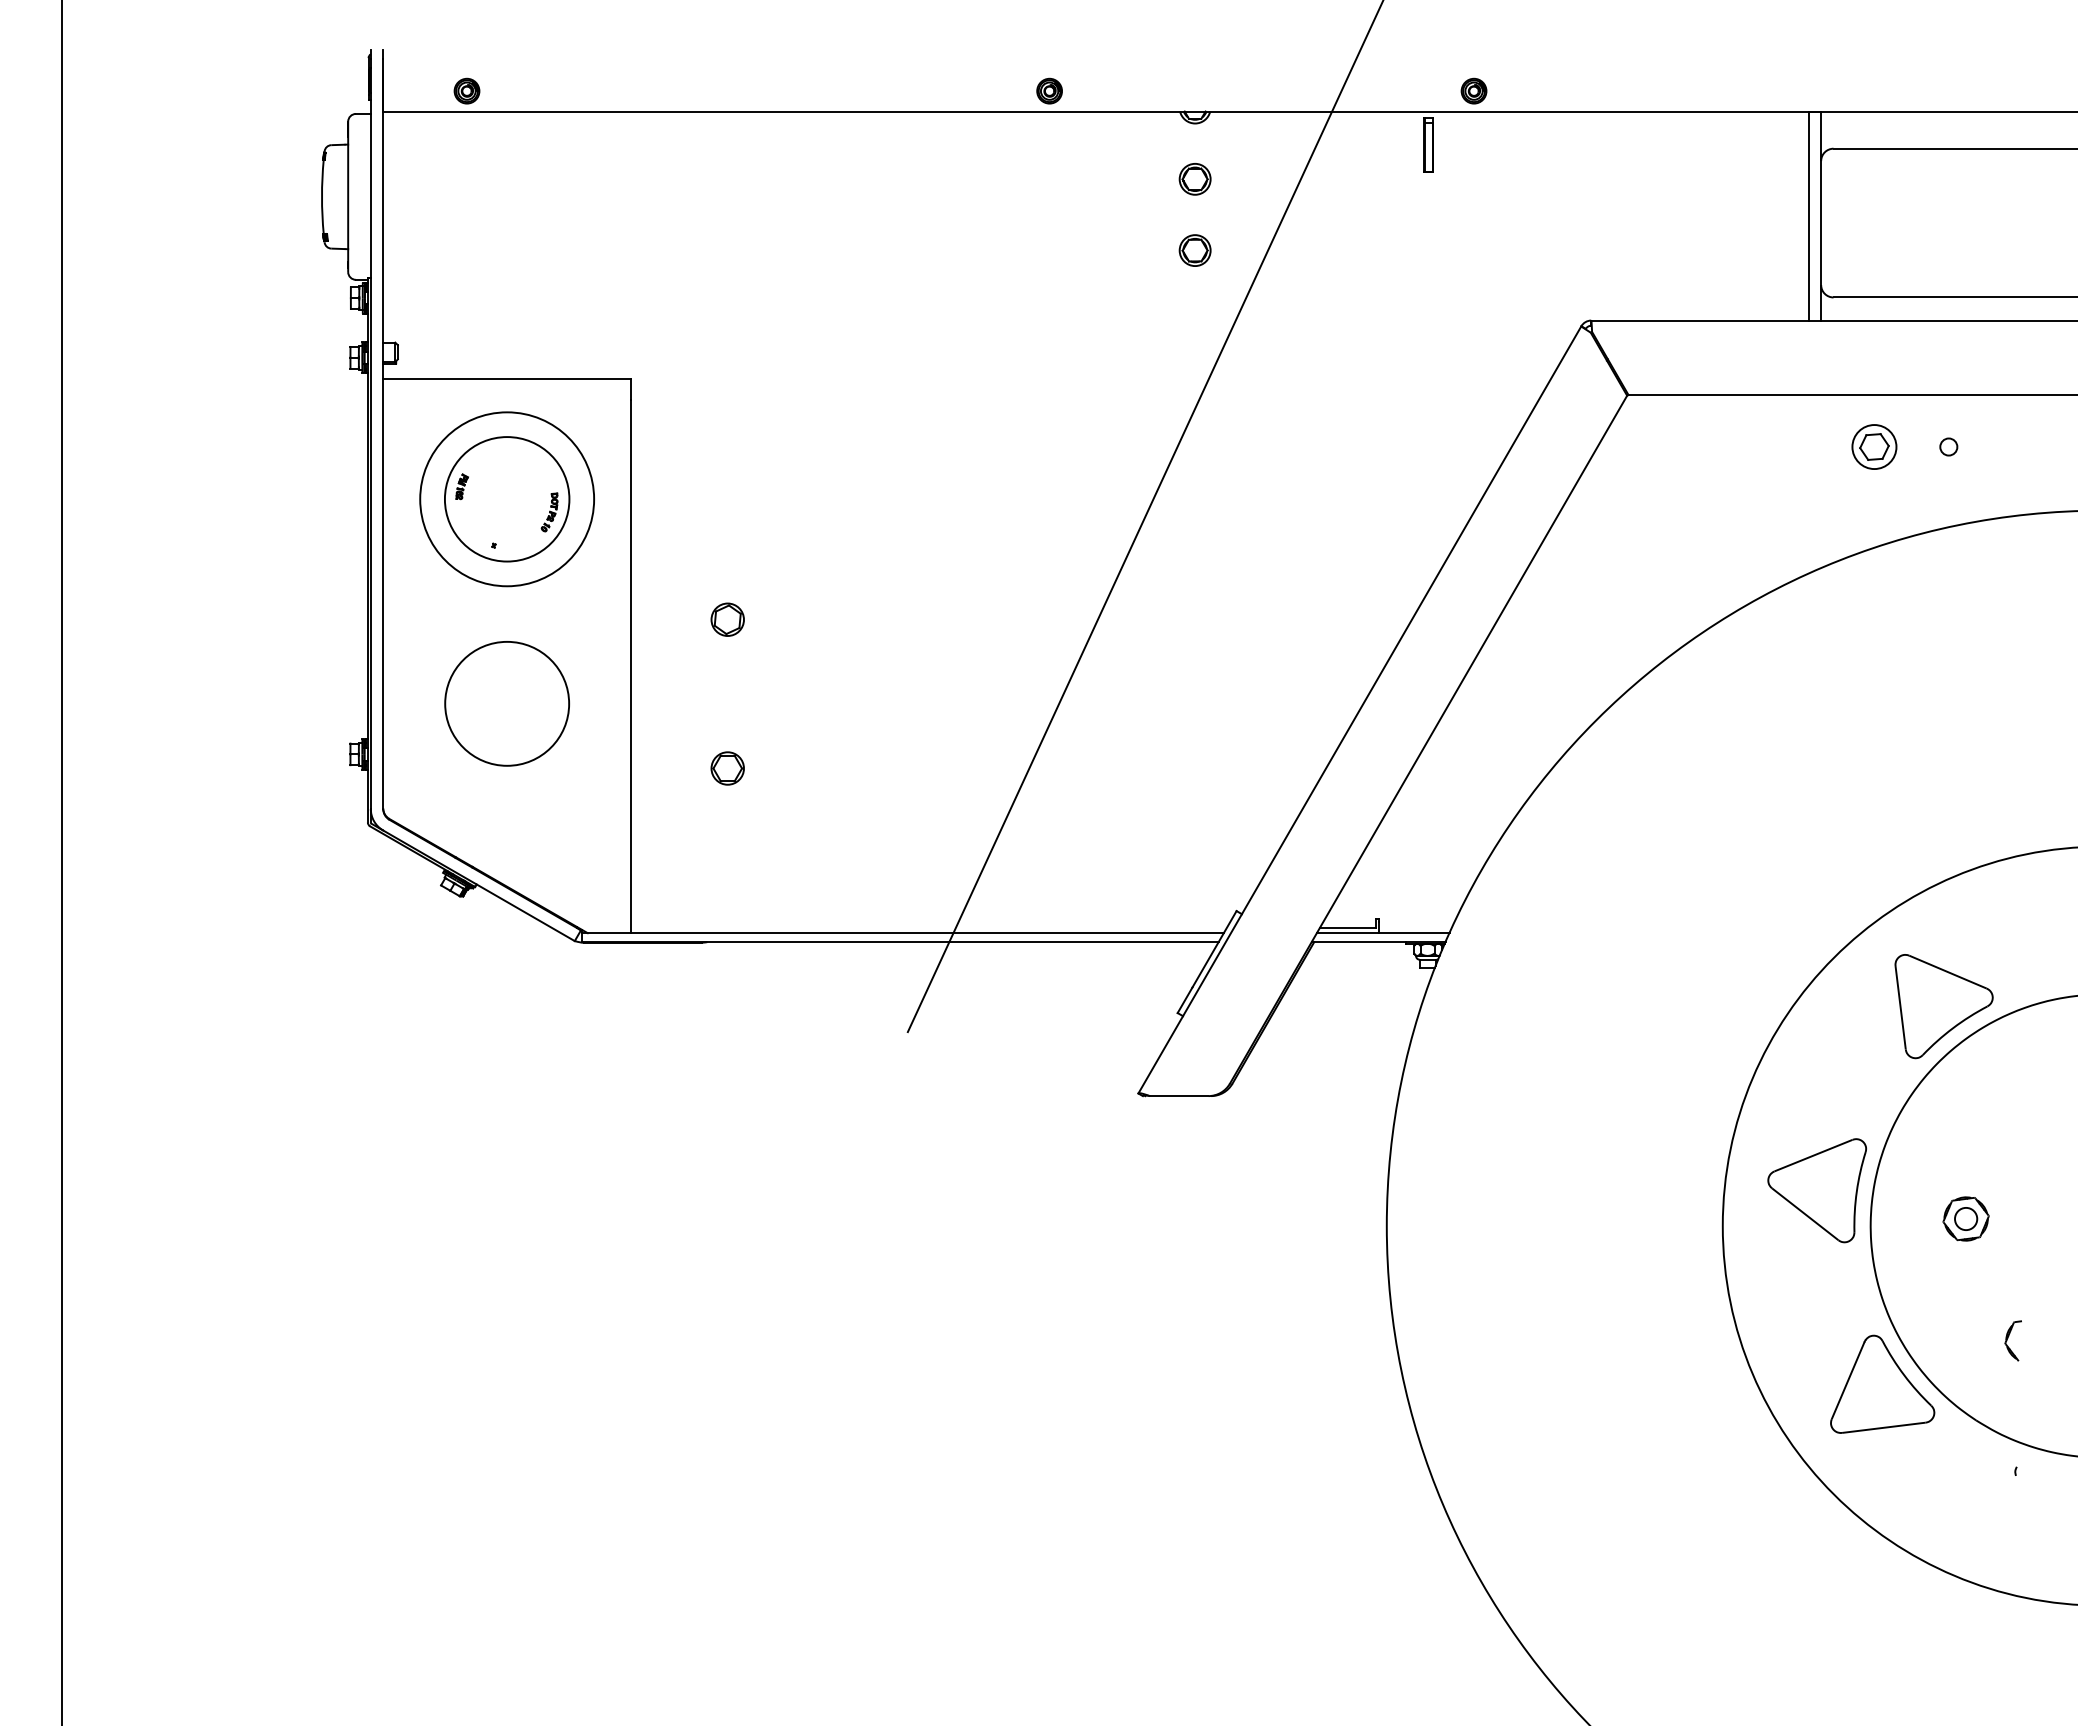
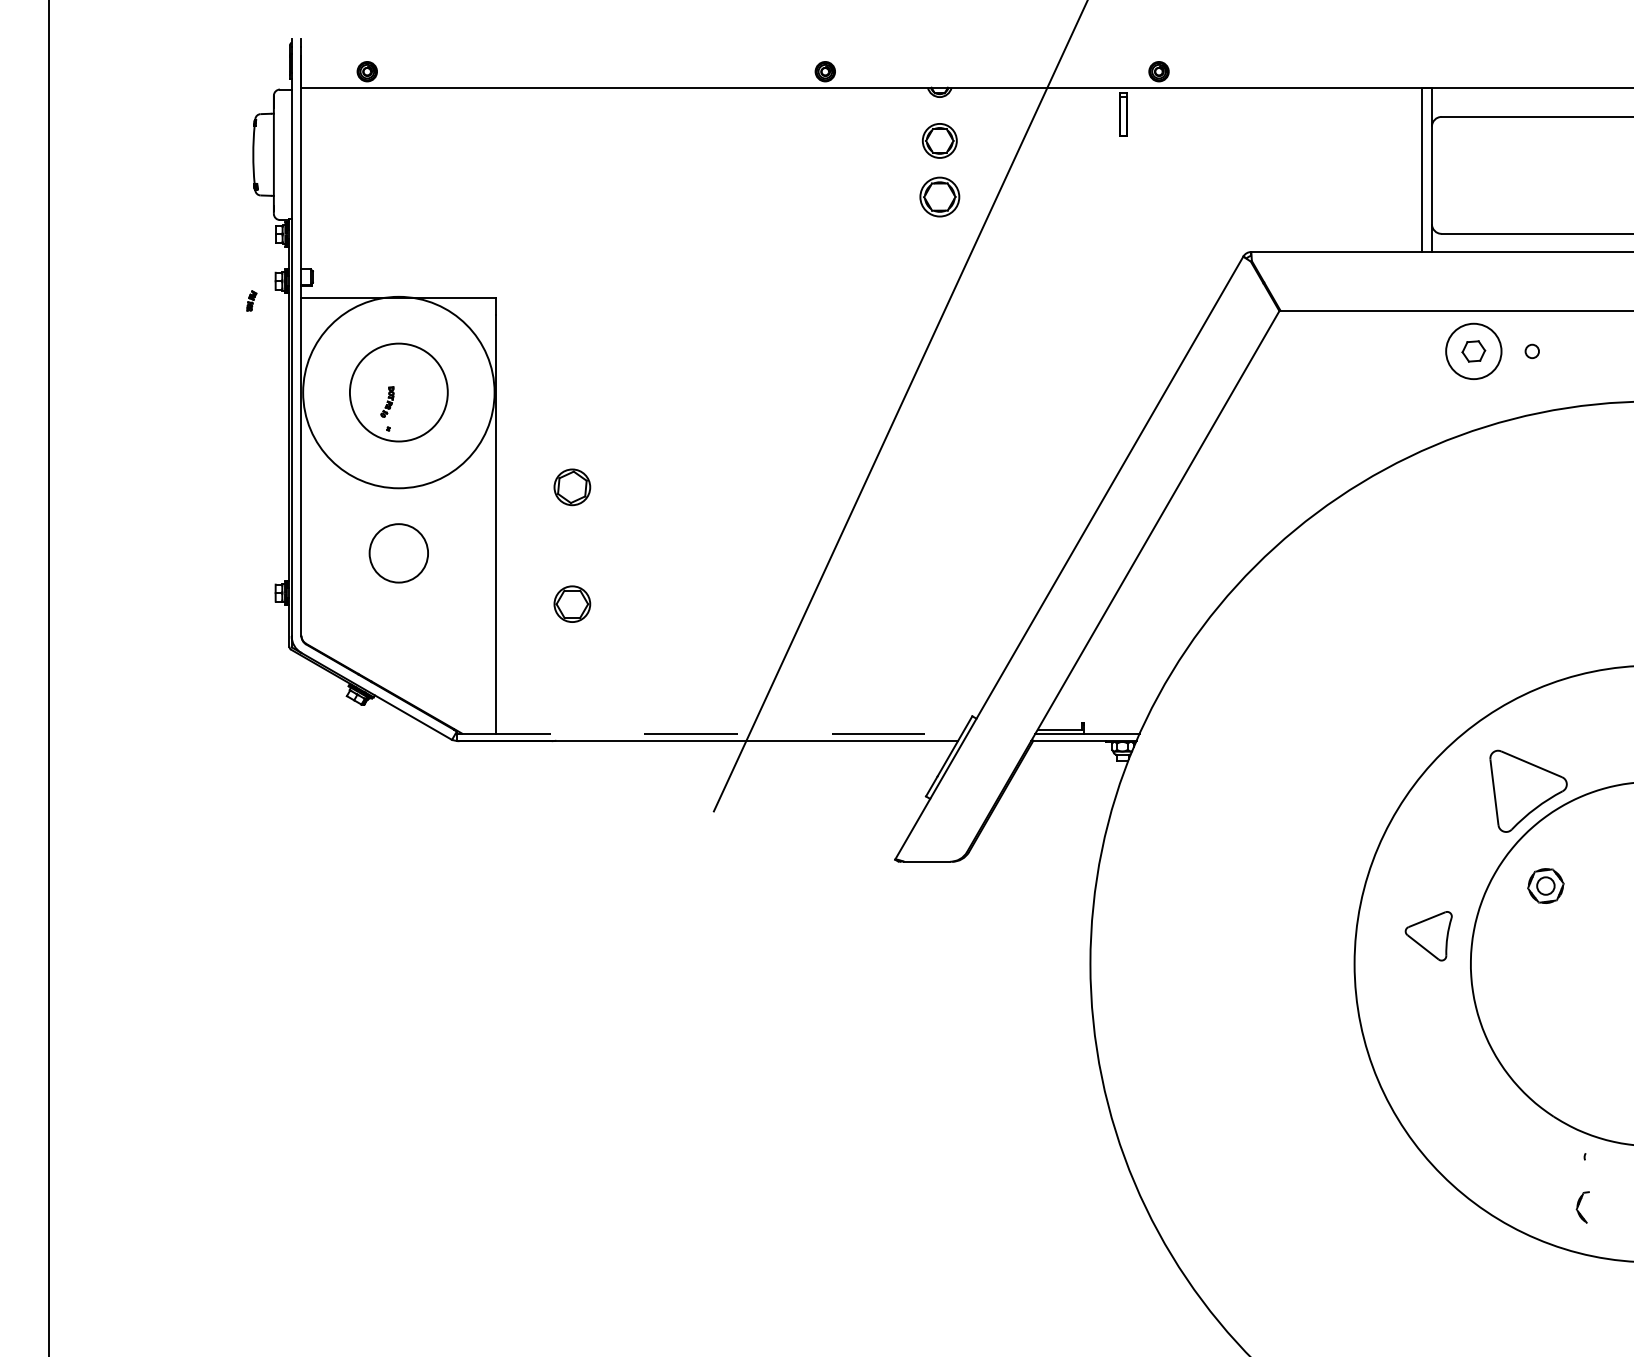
part: (1194, 179) -> (939, 141), size x1.4
part: (1194, 250) -> (939, 196), size x1.6
circle: (1874, 447) -> (1473, 351), size x1.6
part: (461, 486) -> (251, 300), moved
circle: (507, 499) -> (399, 392), size x1.4
part: (549, 512) -> (387, 402), moved
part: (727, 619) -> (572, 487), size x1.4
circle: (507, 703) -> (399, 553), size x0.6
part: (727, 768) -> (572, 604), size x1.4
line: (903, 933) -> (710, 733), solid -> dashed
part: (1816, 1190) -> (1428, 935), size x0.6
part: (1965, 1218) -> (1545, 885), moved
part: (2012, 1340) -> (1582, 1207), moved
part: (1882, 1383) -> (1480, 1087), removed

